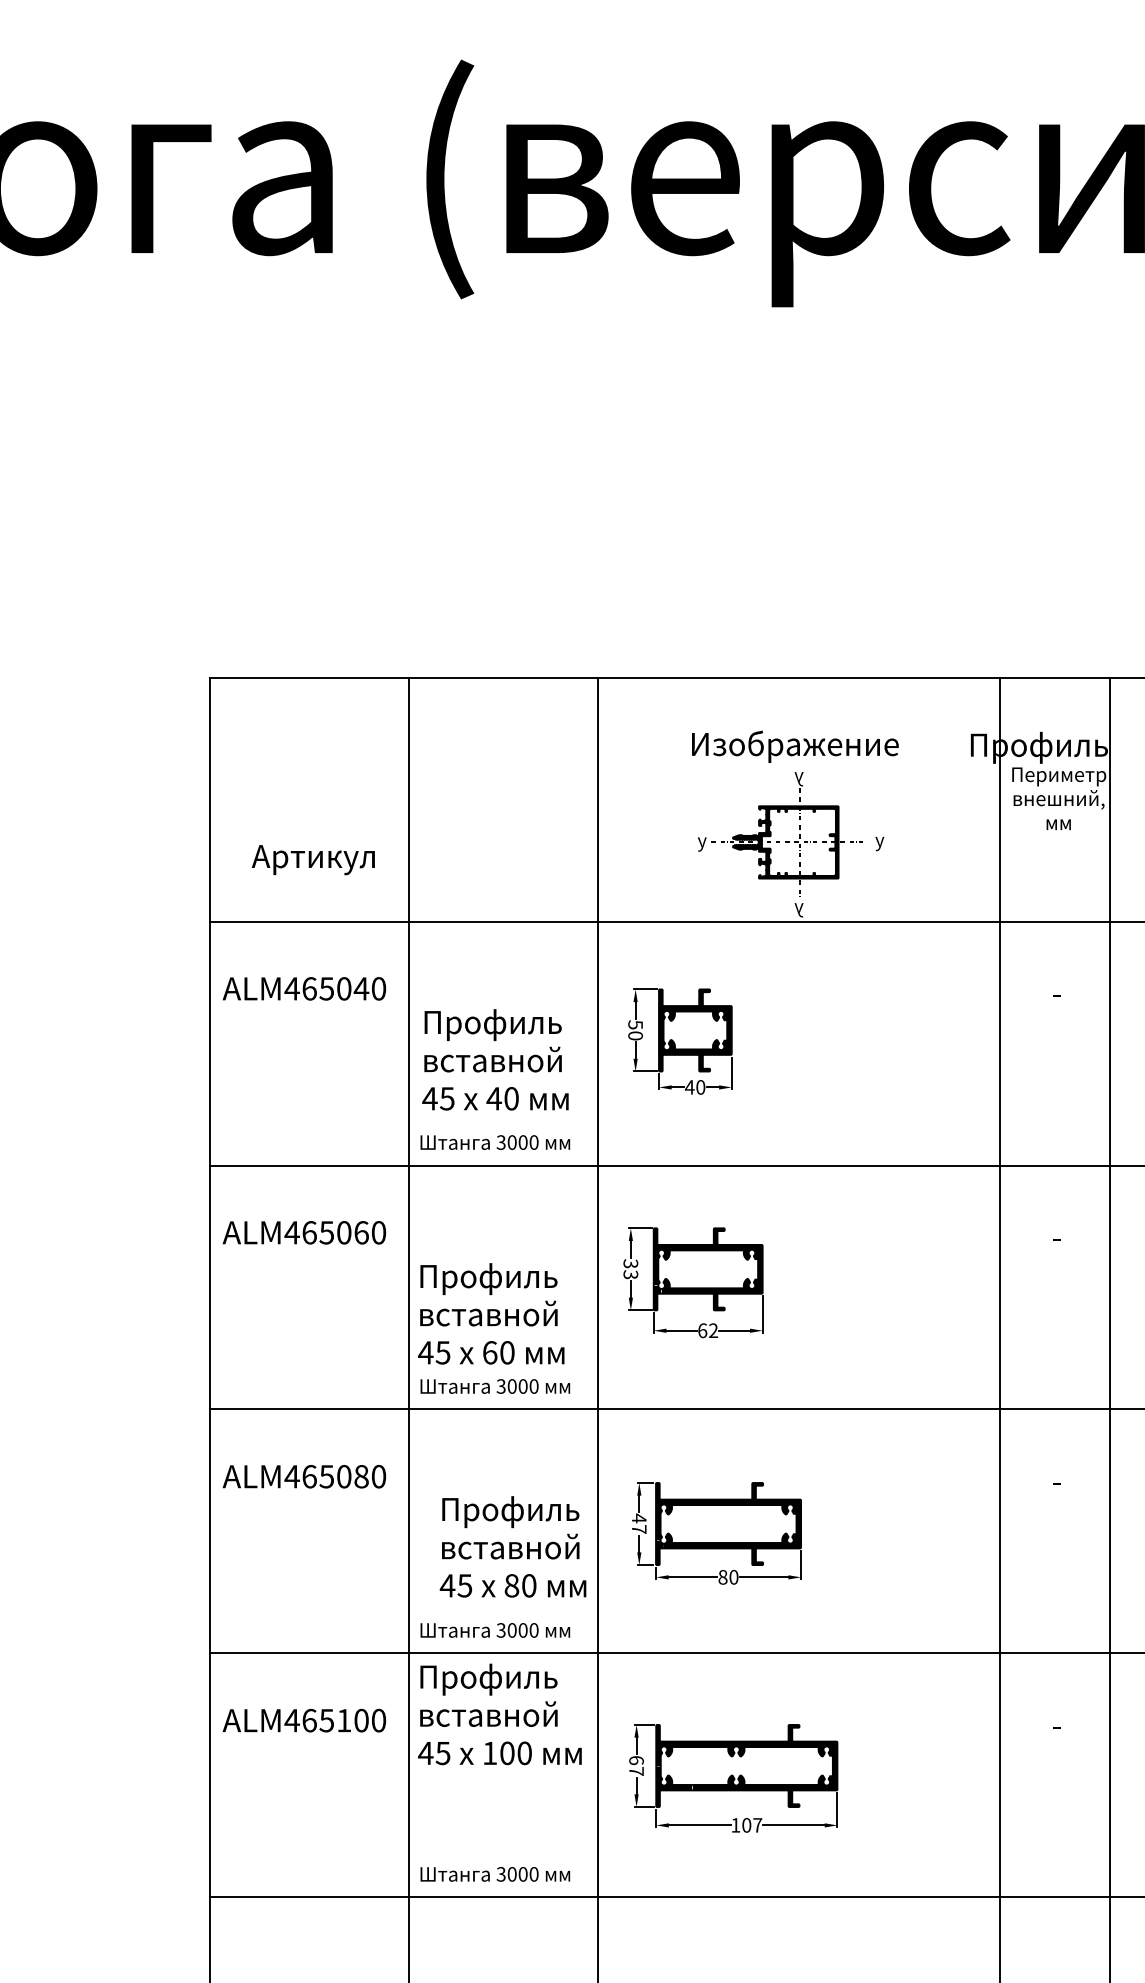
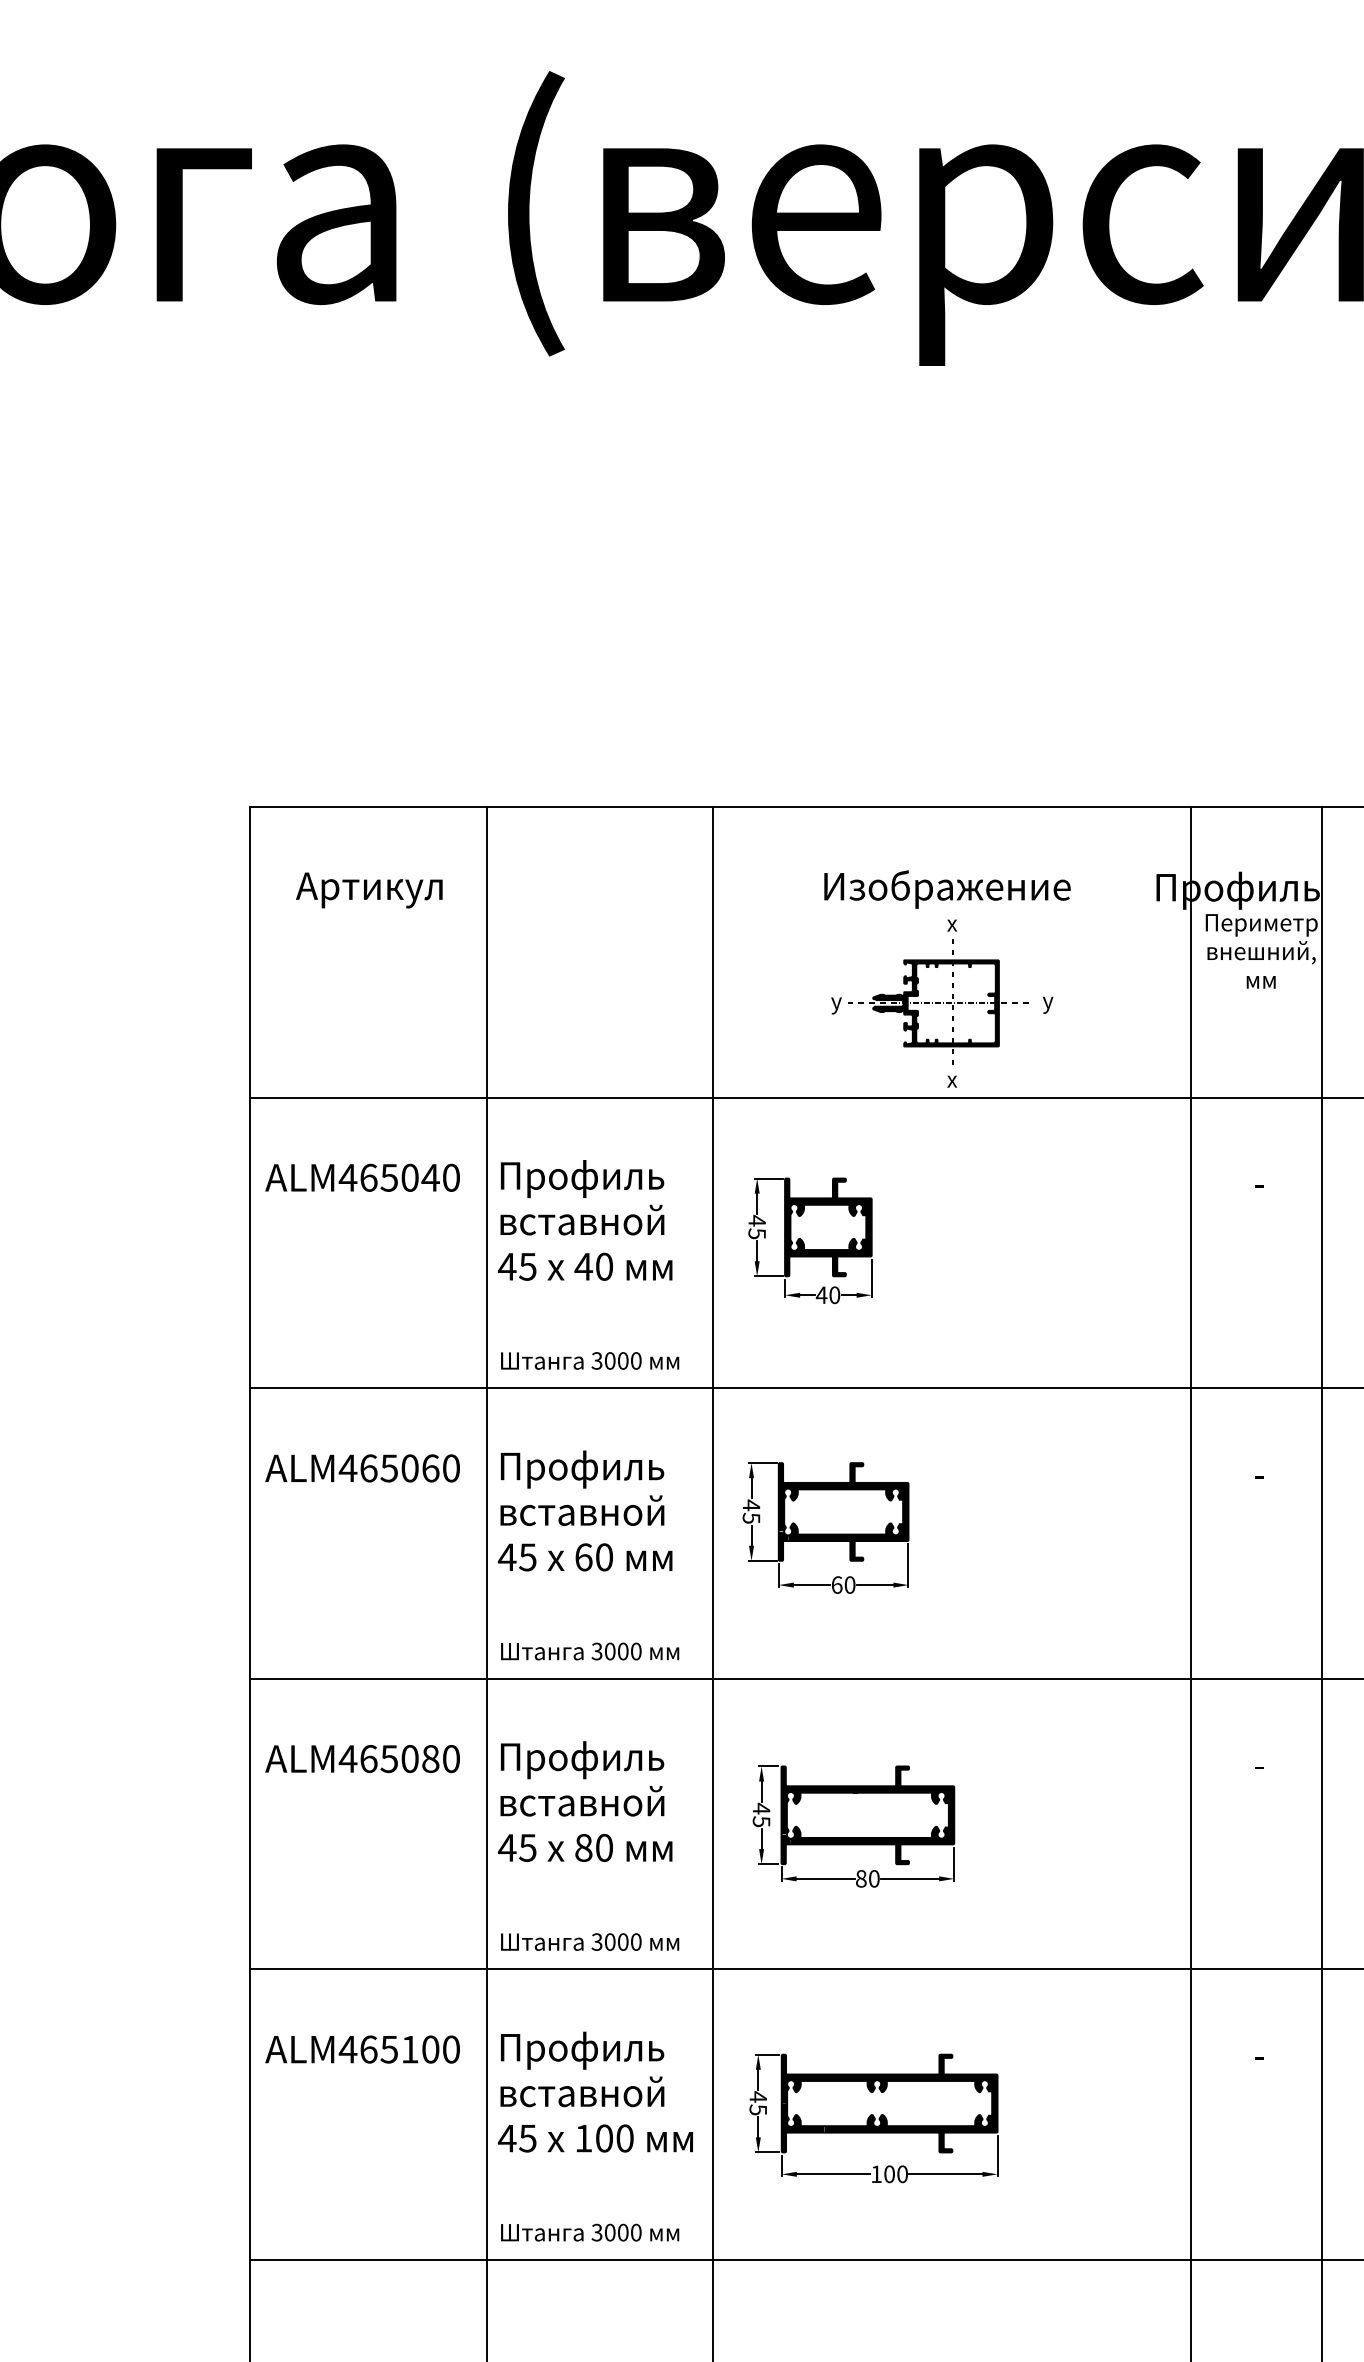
text: (798, 778) -> (951, 927), y -> x
text: (313, 860) -> (369, 890), moved
text: (798, 909) -> (951, 1083), y -> x
text: (635, 1029) -> (756, 1226), 50 -> 45
text: (495, 1059) -> (585, 1220), moved
text: (630, 1268) -> (751, 1511), 33 -> 45
text: (491, 1313) -> (585, 1510), moved
text: (713, 1330) -> (849, 1584), 62 -> 60
text: (639, 1529) -> (761, 1821), 47 -> 45
text: (513, 1546) -> (585, 1801), moved
text: (499, 1713) -> (595, 2091), moved
text: (636, 1765) -> (758, 2103), 67 -> 45
text: (757, 1825) -> (902, 2174), 107 -> 100

